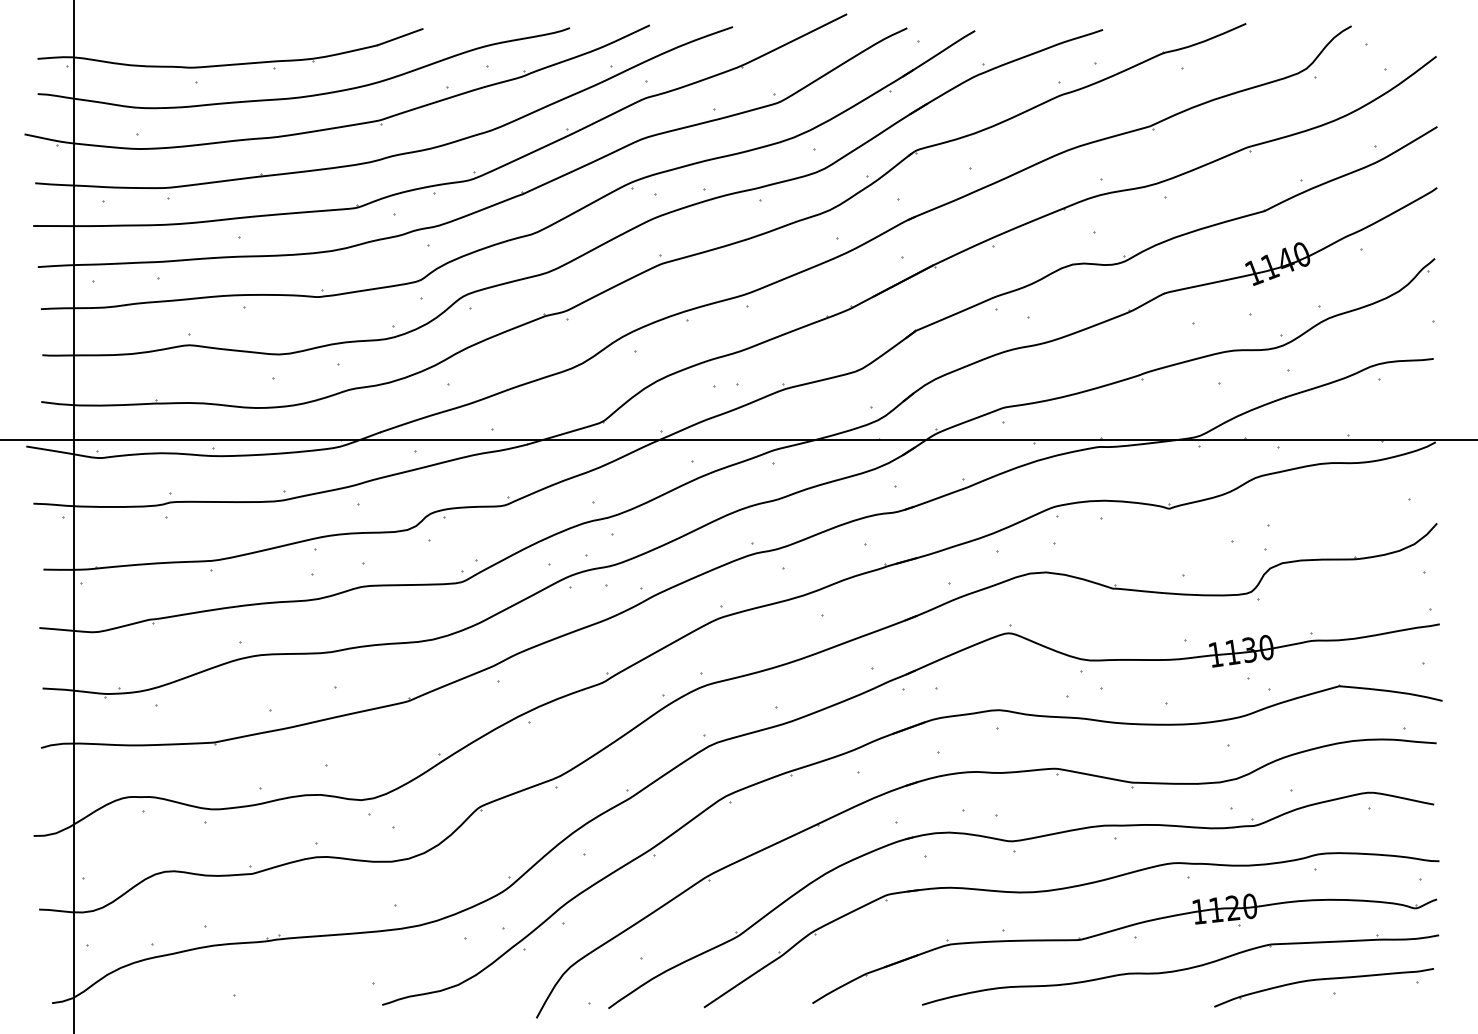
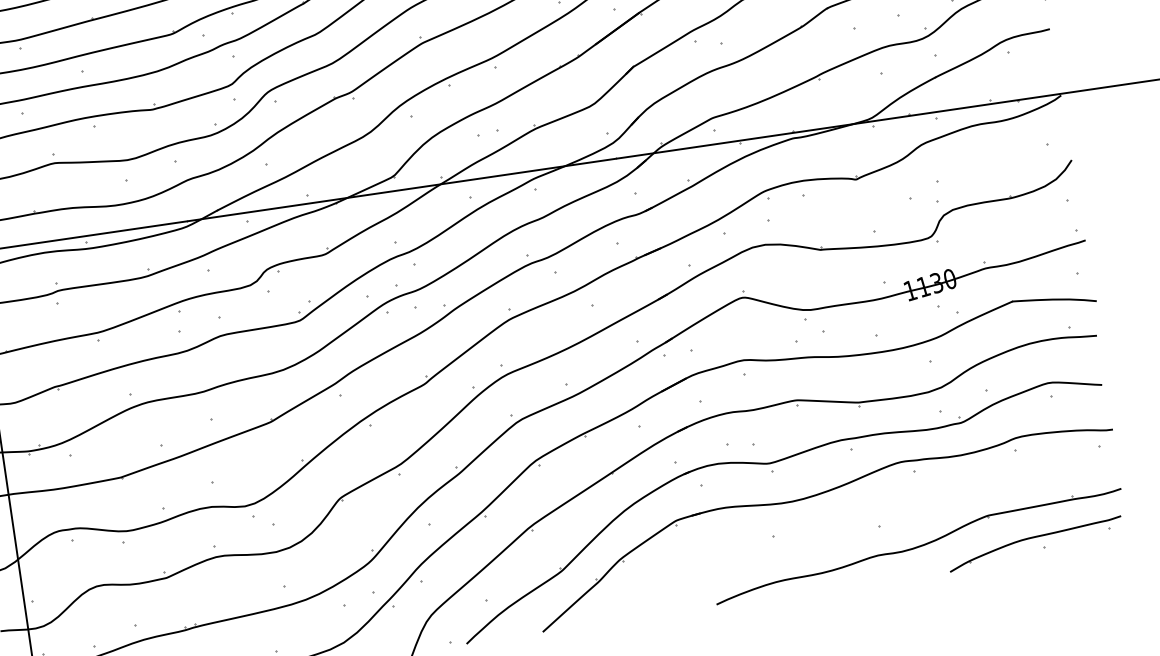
part: (1121, 929) -> (867, 521), removed

